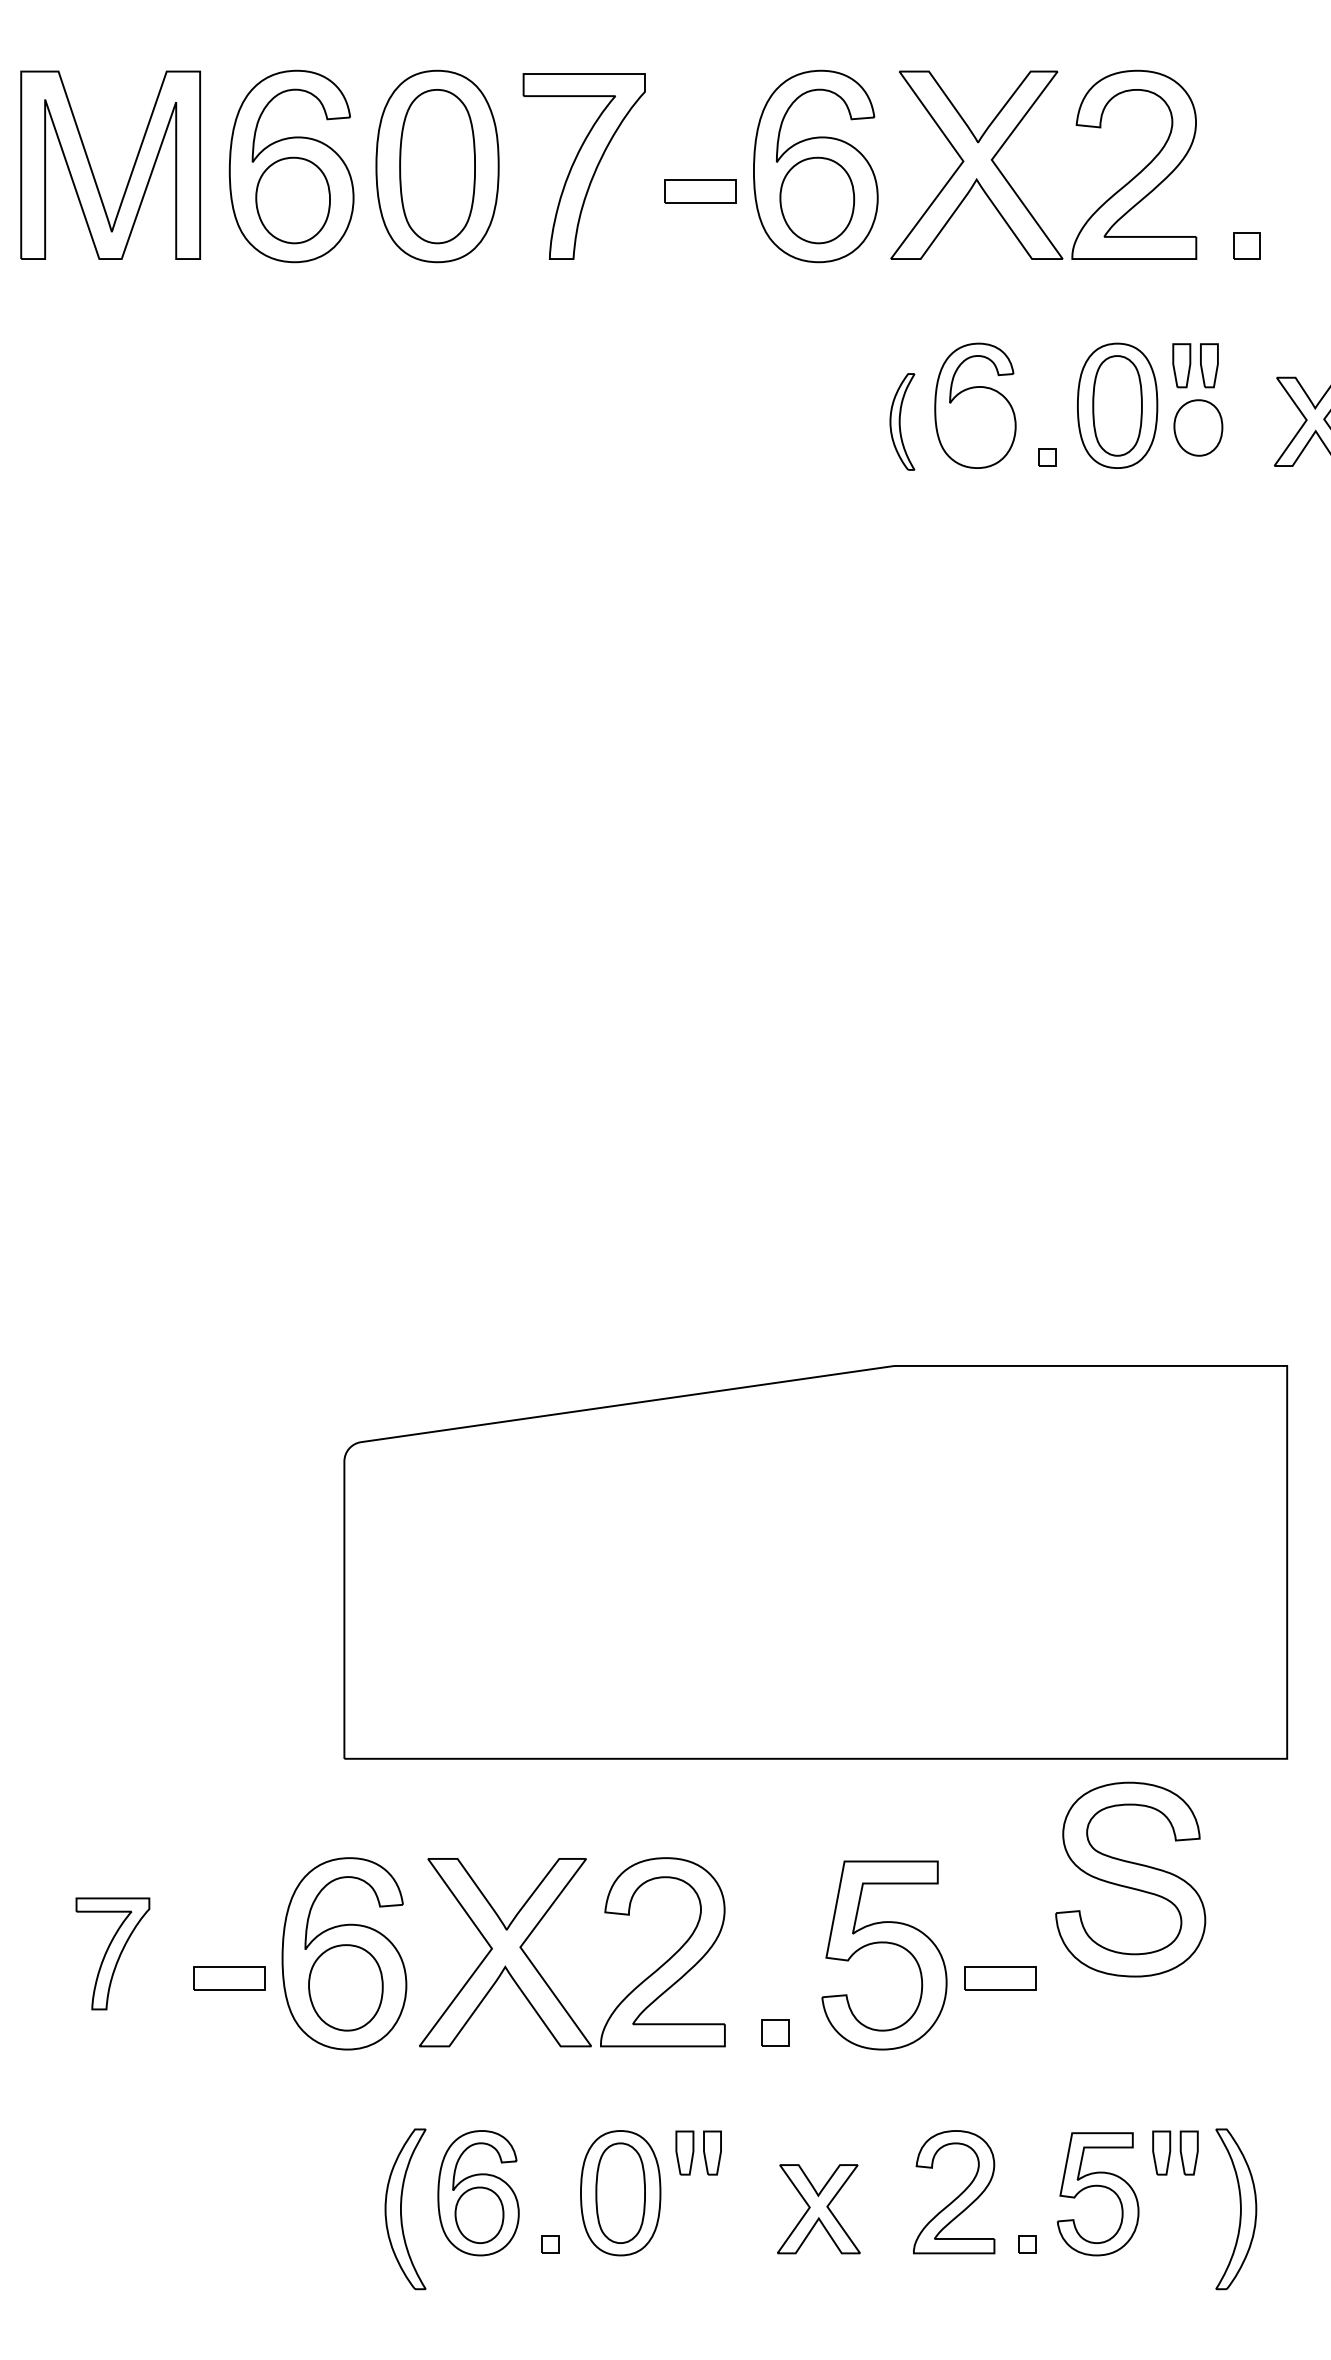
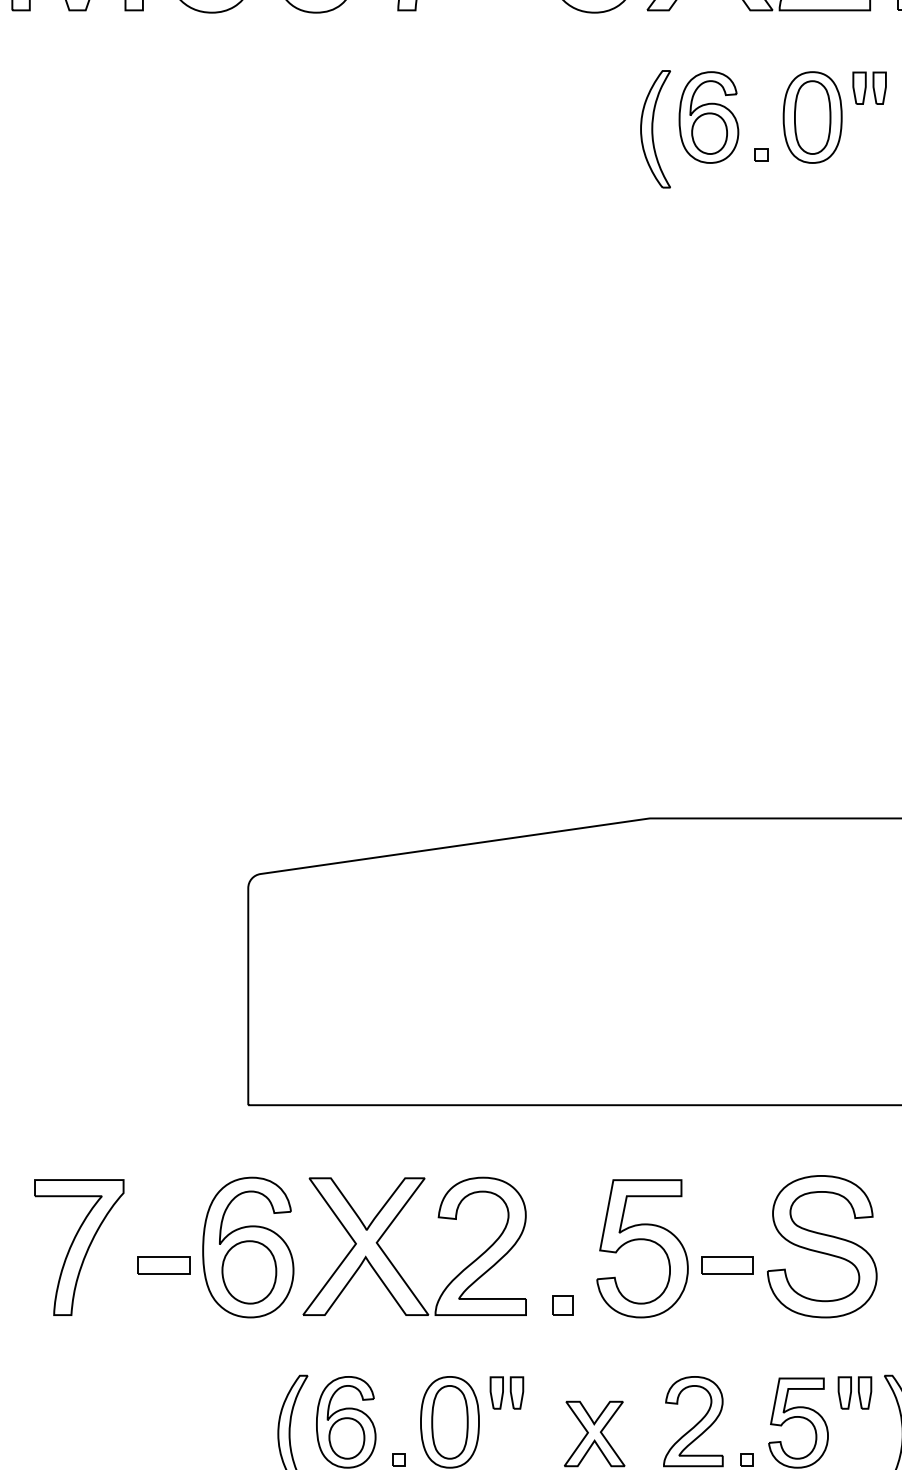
part: (902, 421) -> (655, 128), size x1.67
part: (1198, 427) -> (709, 133), moved
part: (1130, 1879) -> (822, 1246), moved
part: (112, 1953) -> (78, 1247), size x1.67

